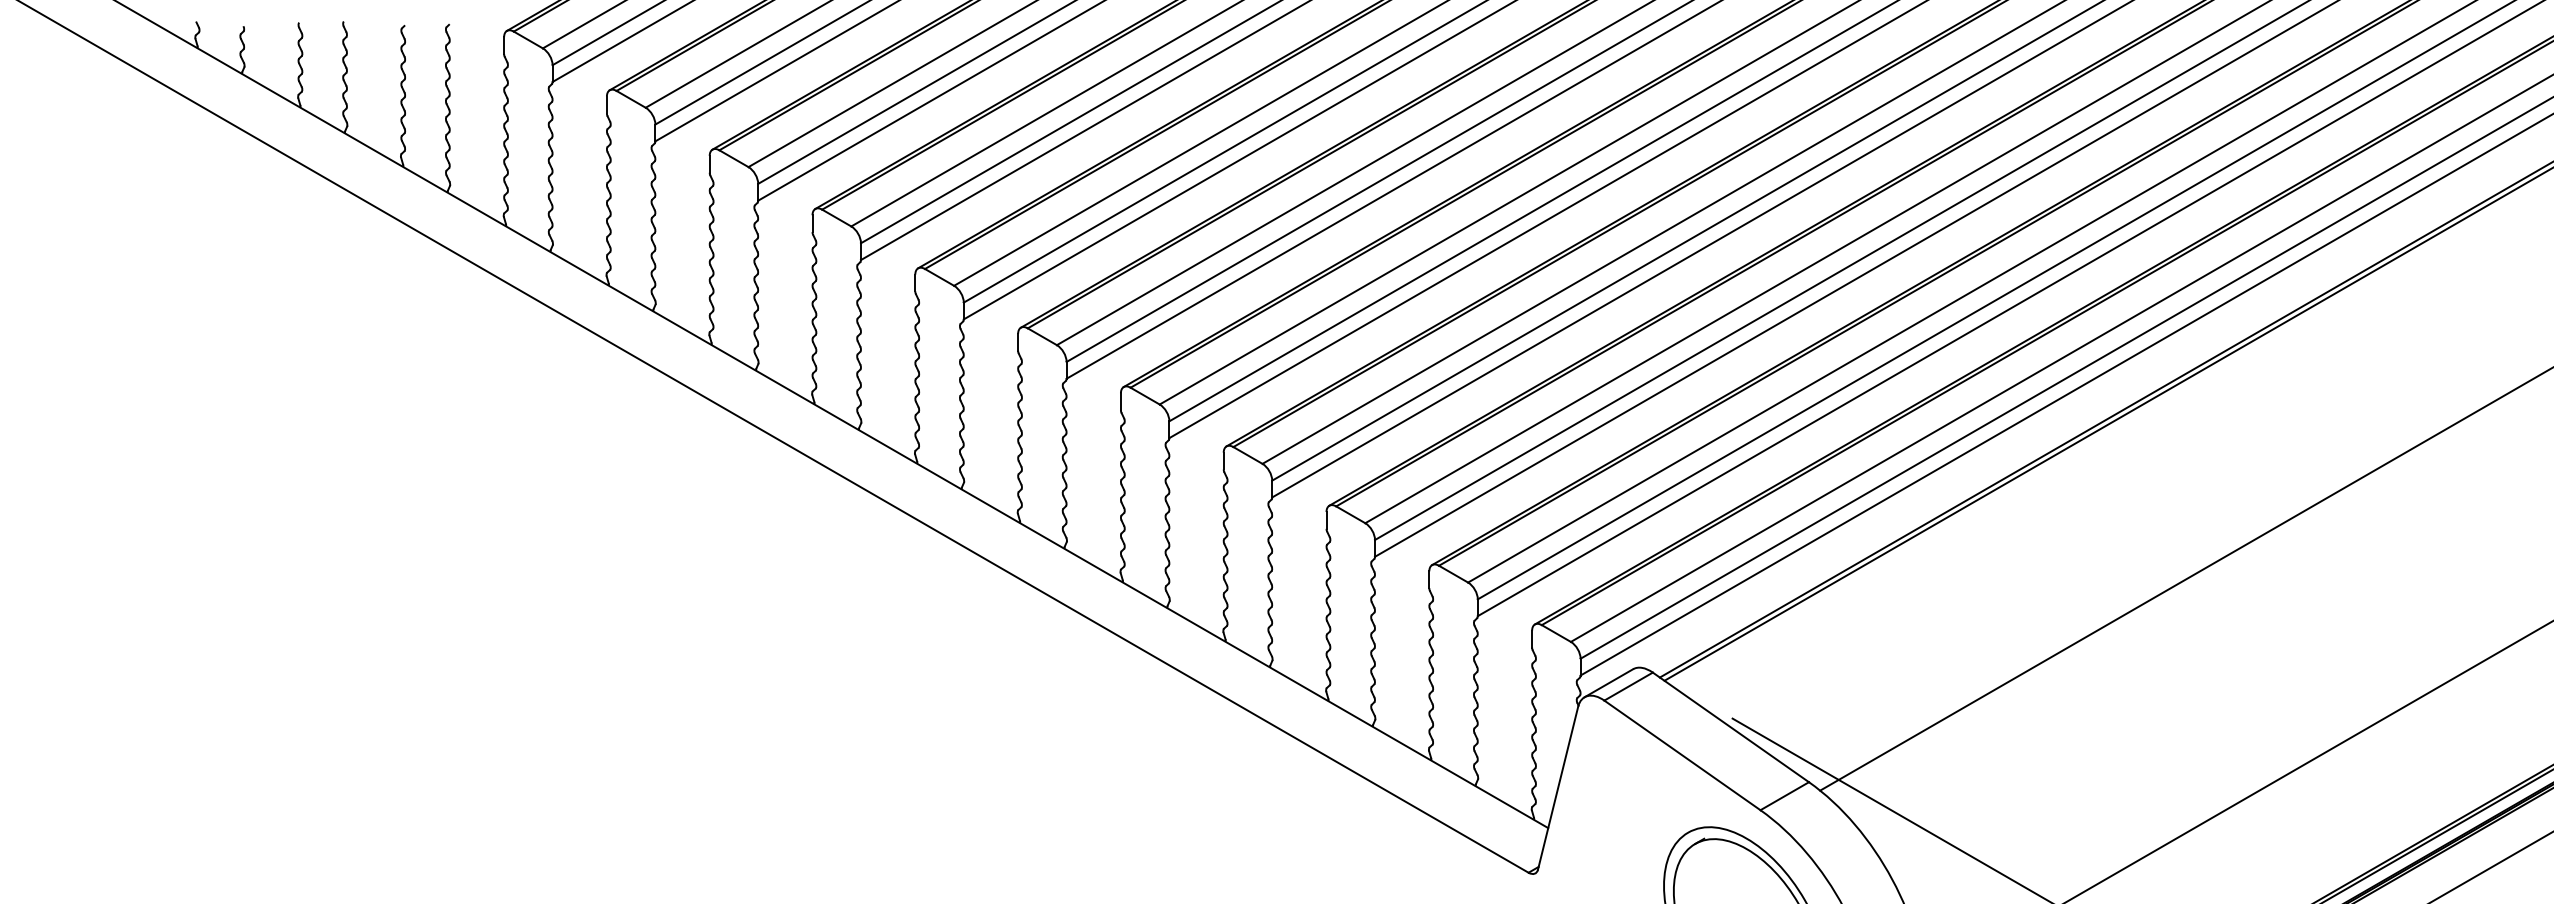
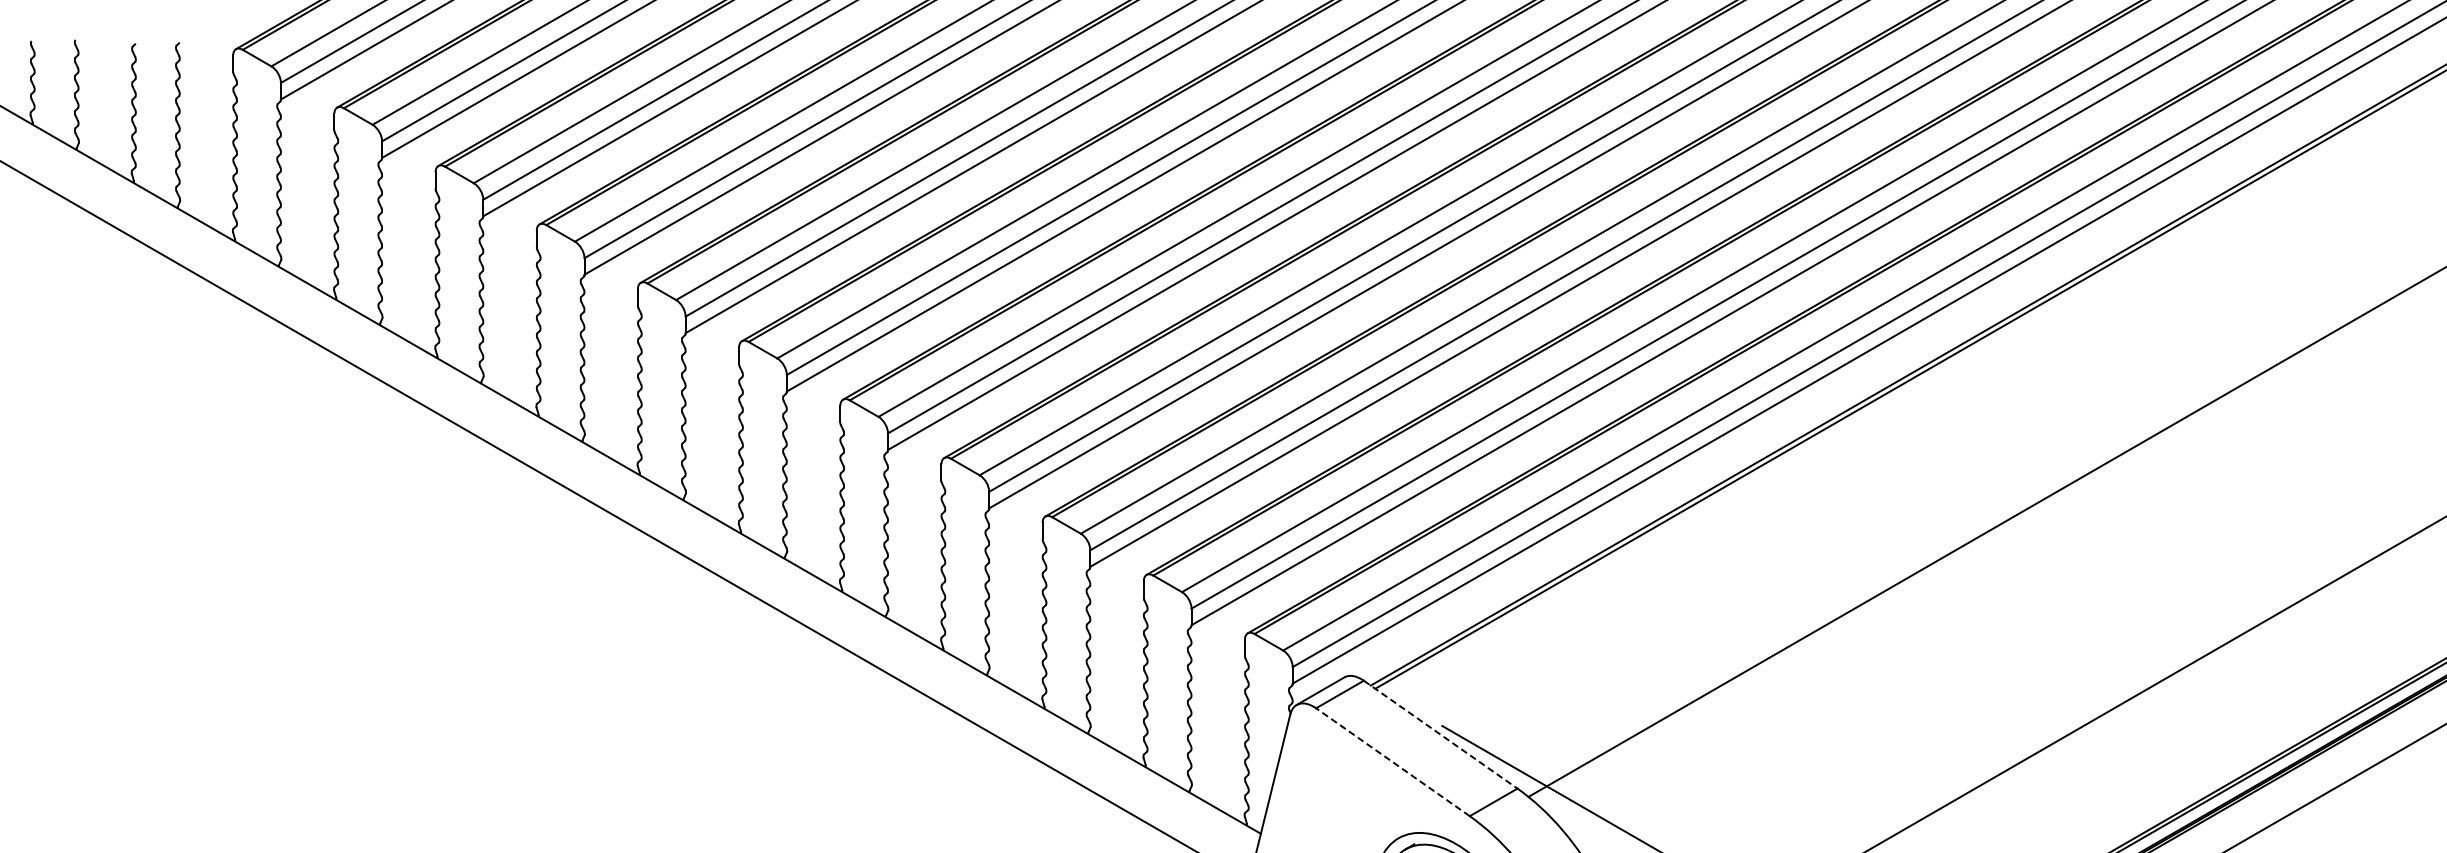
line: (1731, 727) -> (1441, 734), solid -> dashed
line: (1682, 755) -> (1393, 762), solid -> dashed

